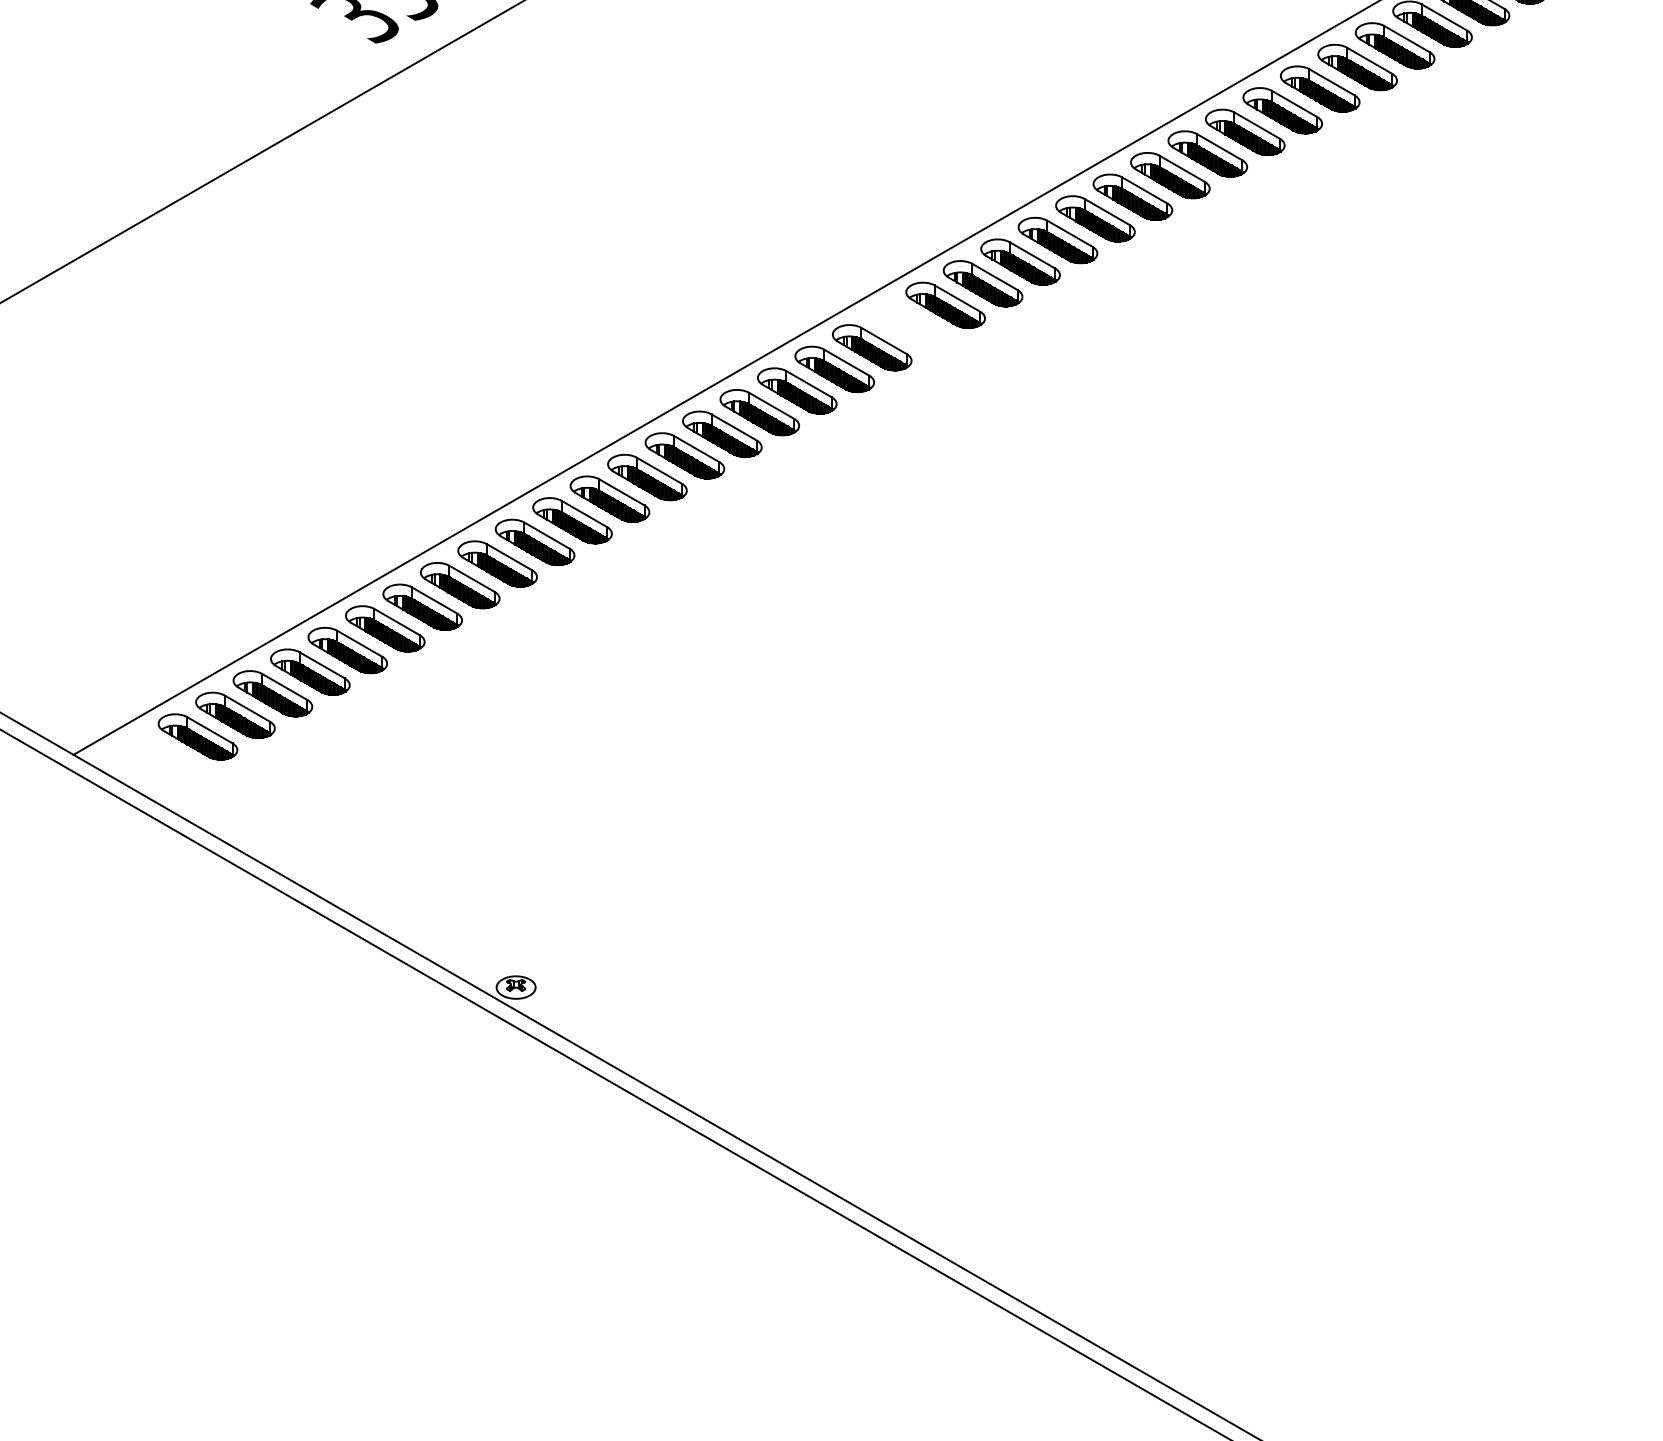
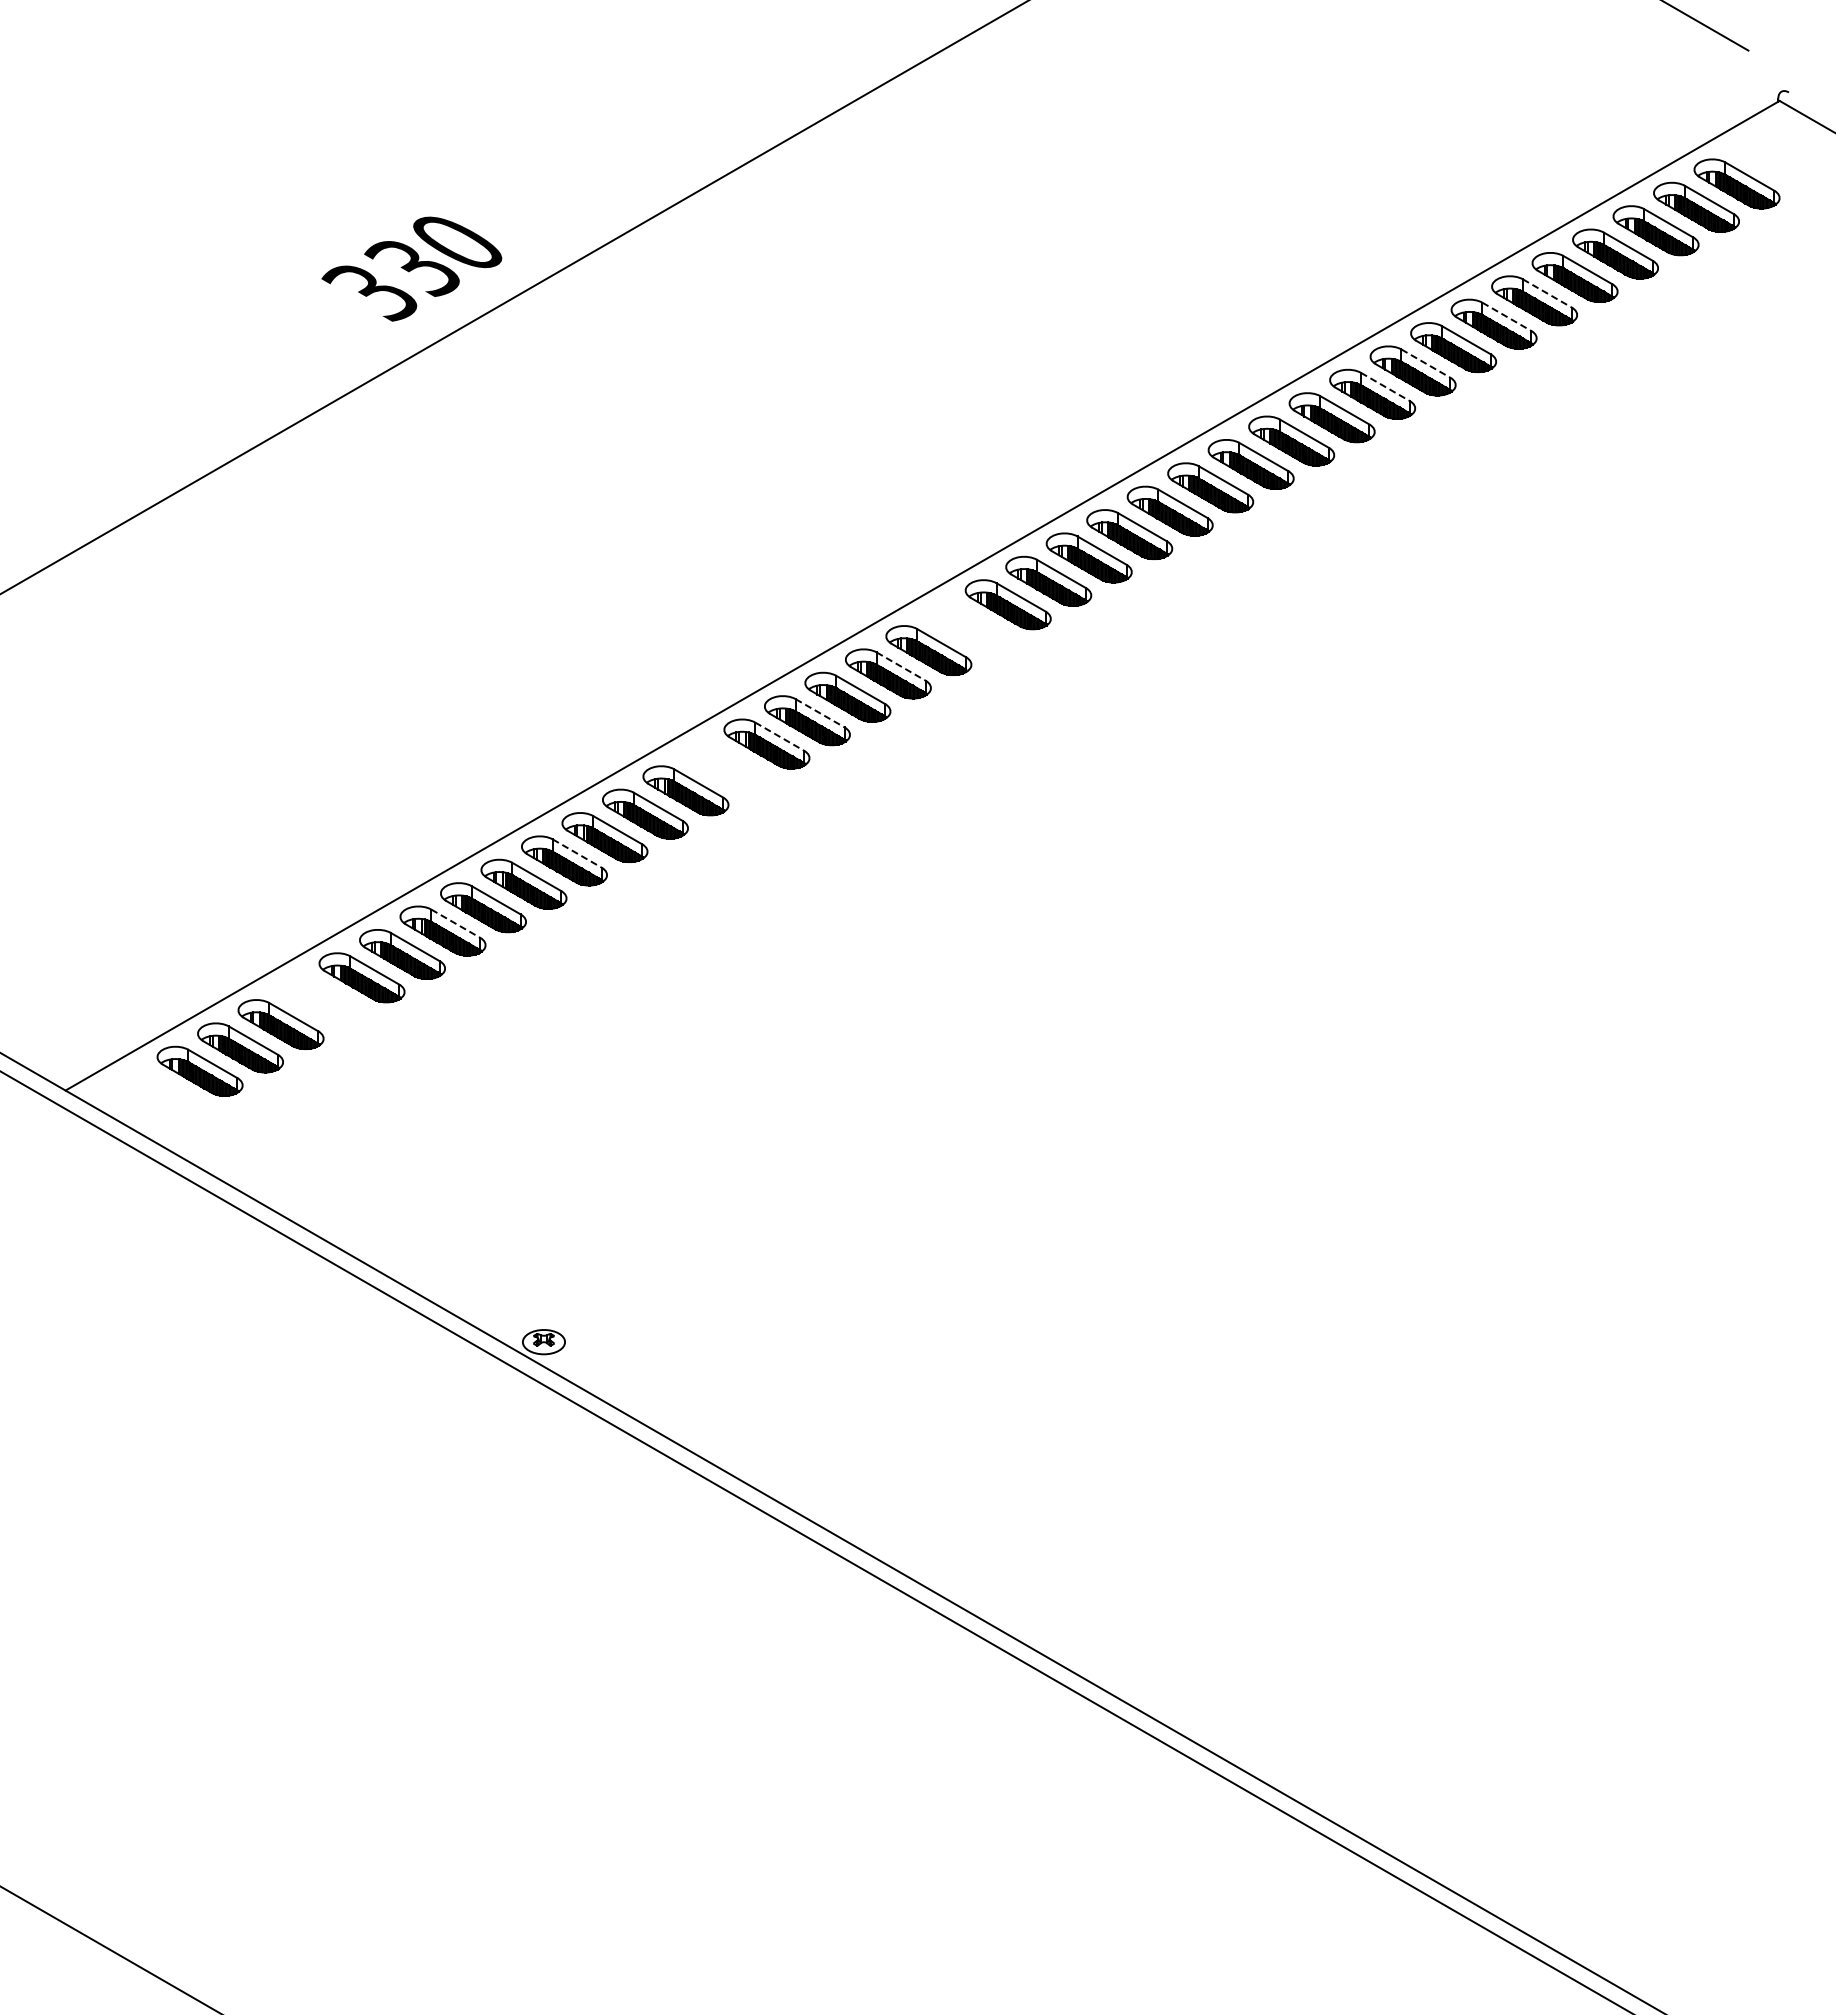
line: (1444, 17) -> (1547, 293), solid -> dashed
line: (1407, 39) -> (1507, 317), solid -> dashed
line: (1332, 82) -> (1426, 363), solid -> dashed
line: (1294, 104) -> (1385, 387), solid -> dashed
line: (846, 362) -> (901, 666), solid -> dashed
line: (771, 406) -> (820, 713), solid -> dashed
line: (734, 427) -> (780, 736), solid -> dashed
part: (684, 455) -> (726, 767), removed
line: (547, 535) -> (577, 853), solid -> dashed
line: (435, 600) -> (456, 923), solid -> dashed
part: (310, 671) -> (321, 1000), removed

